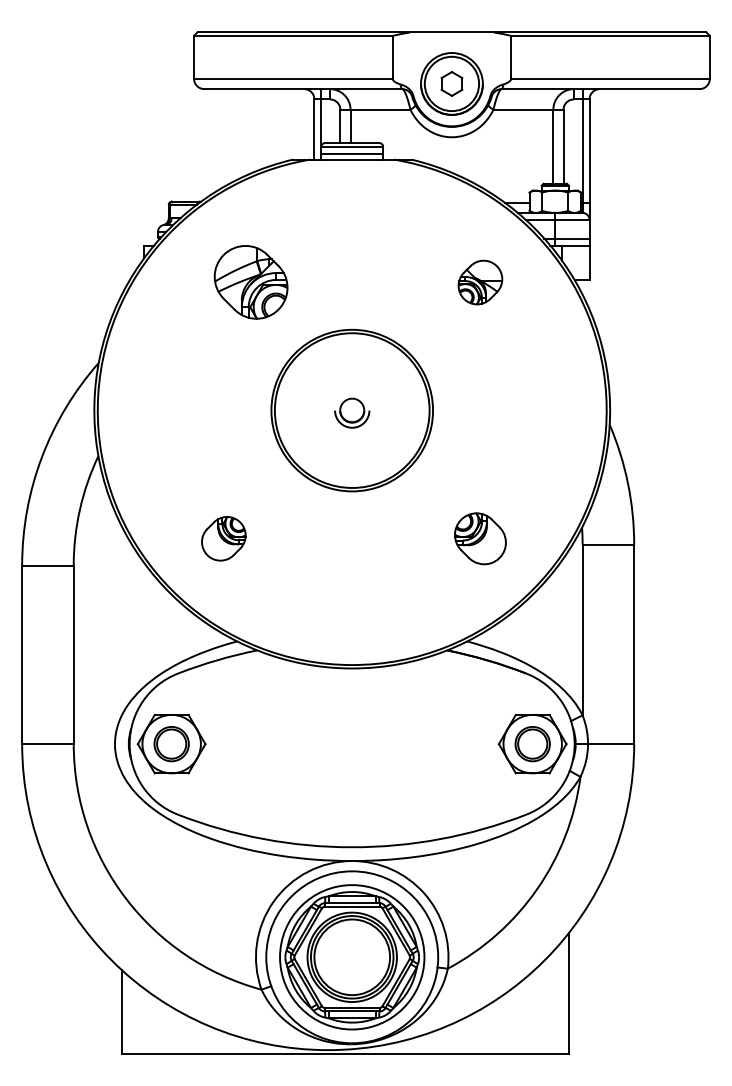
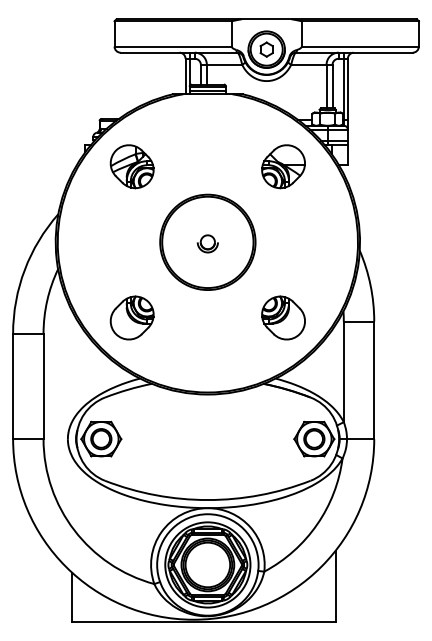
part: (249, 282) -> (131, 166), moved
part: (480, 282) -> (283, 166), size x1.67
part: (222, 537) -> (131, 317), size x1.67
part: (480, 537) -> (283, 317), size x1.43

